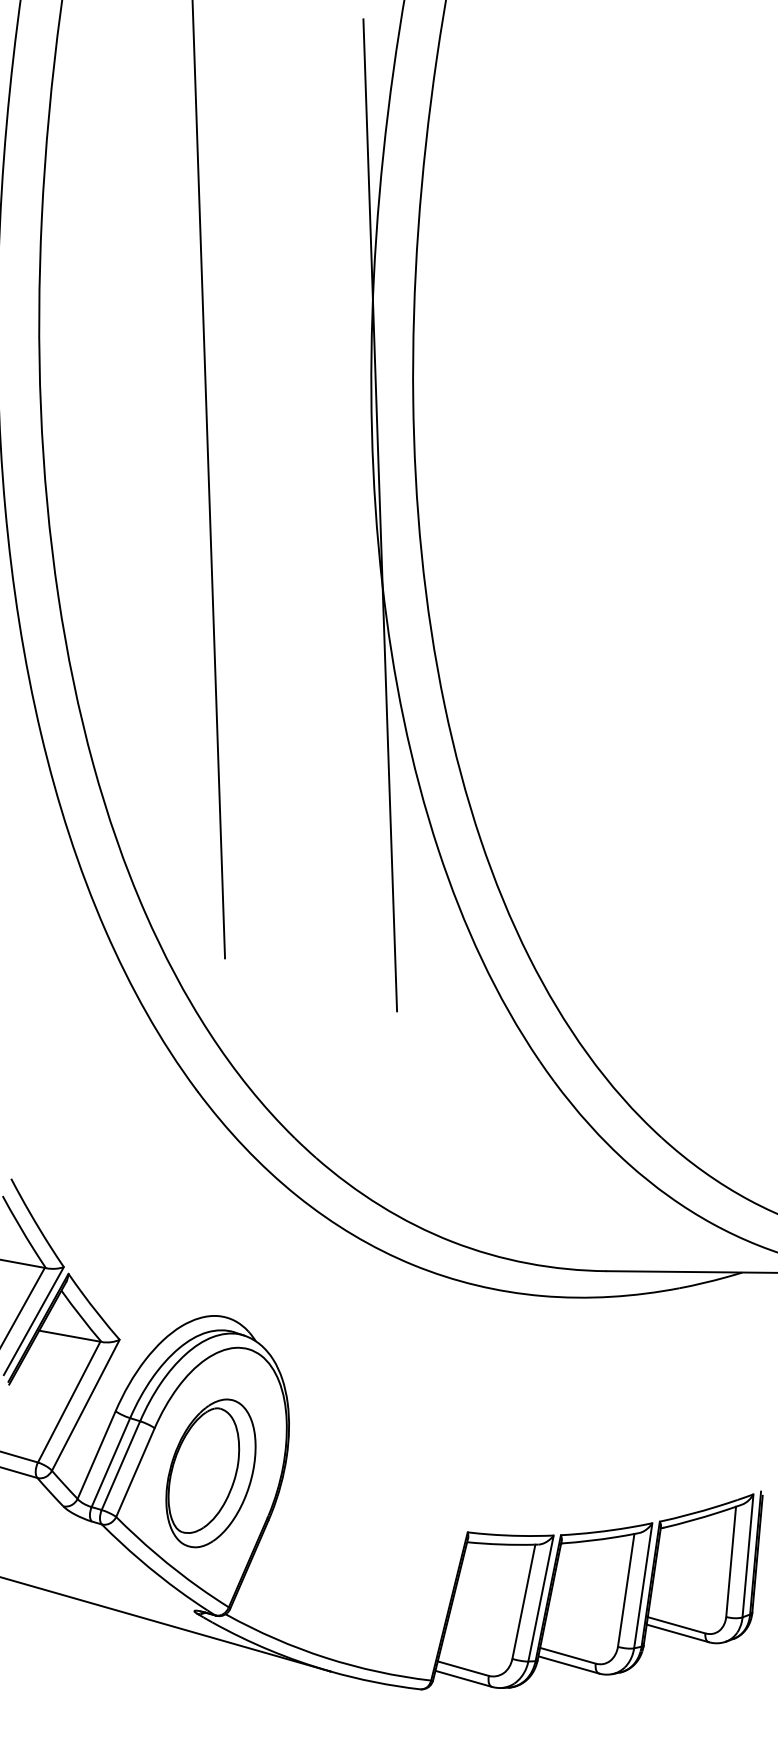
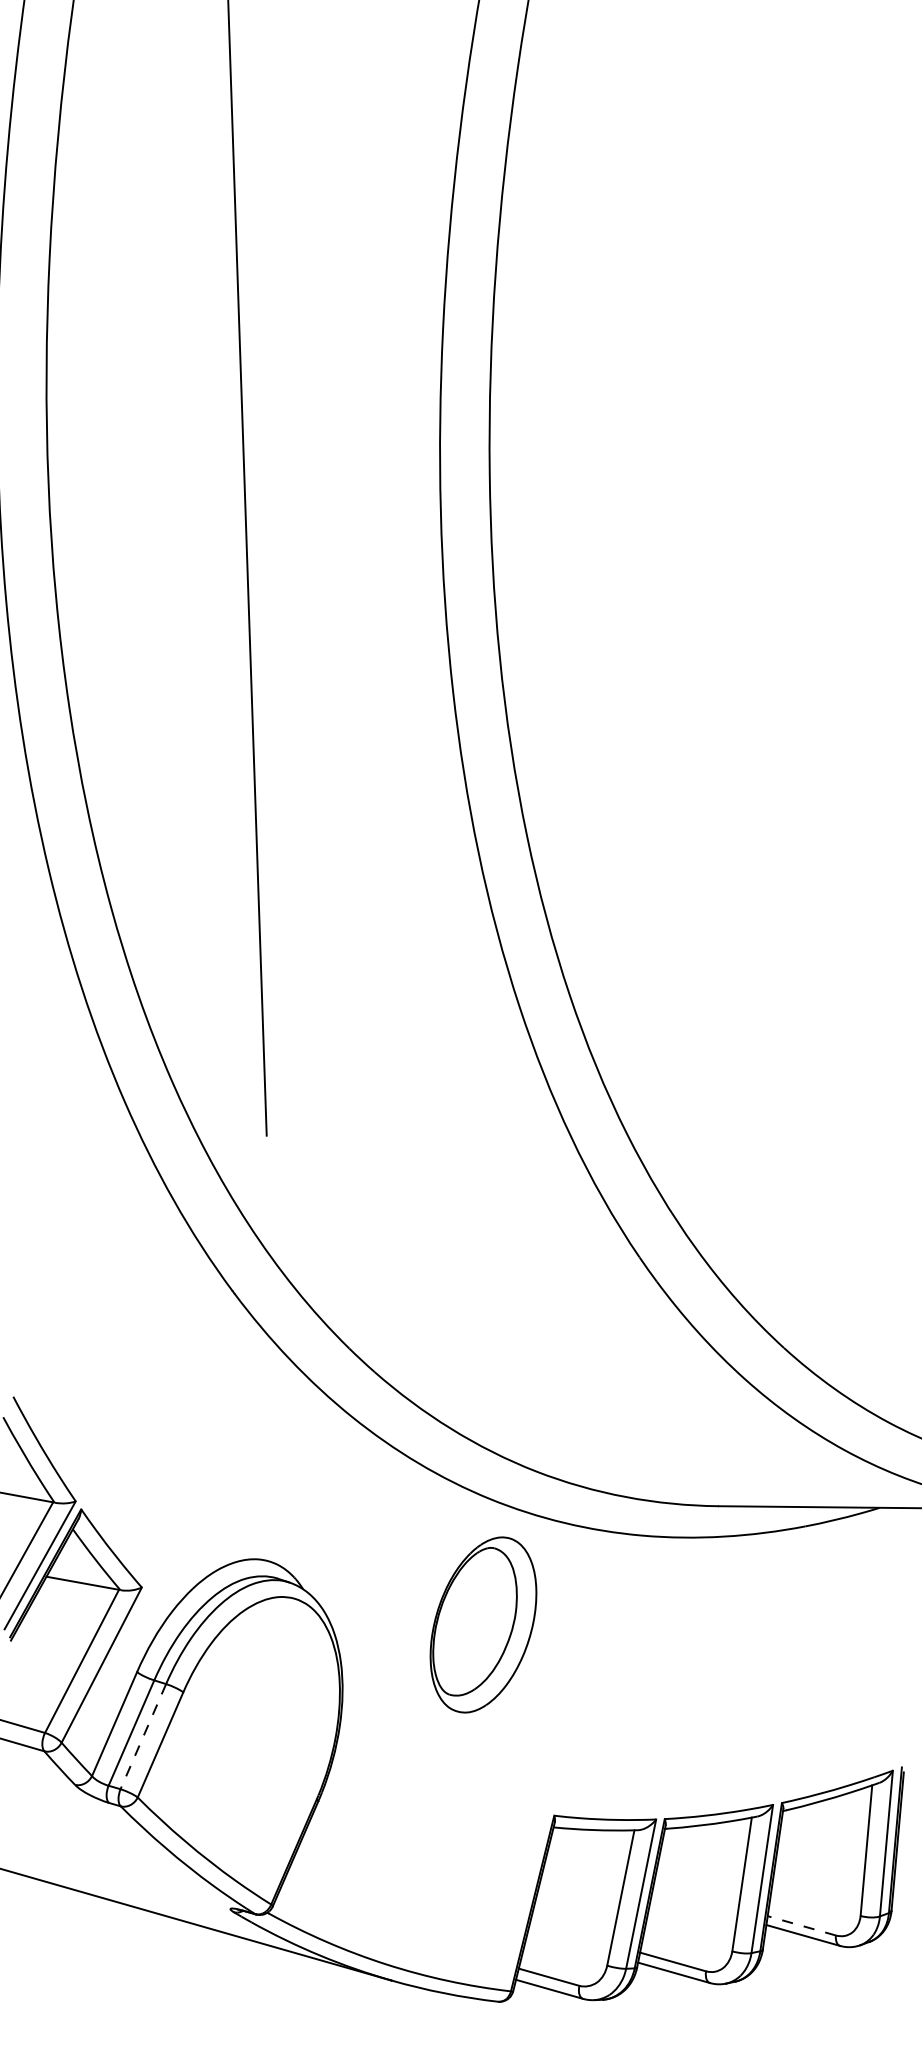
line: (380, 515) -> (450, 610), removed
line: (120, 1466) -> (142, 1737), solid -> dashed
part: (210, 1473) -> (482, 1625), moved
line: (676, 1625) -> (801, 1926), solid -> dashed

